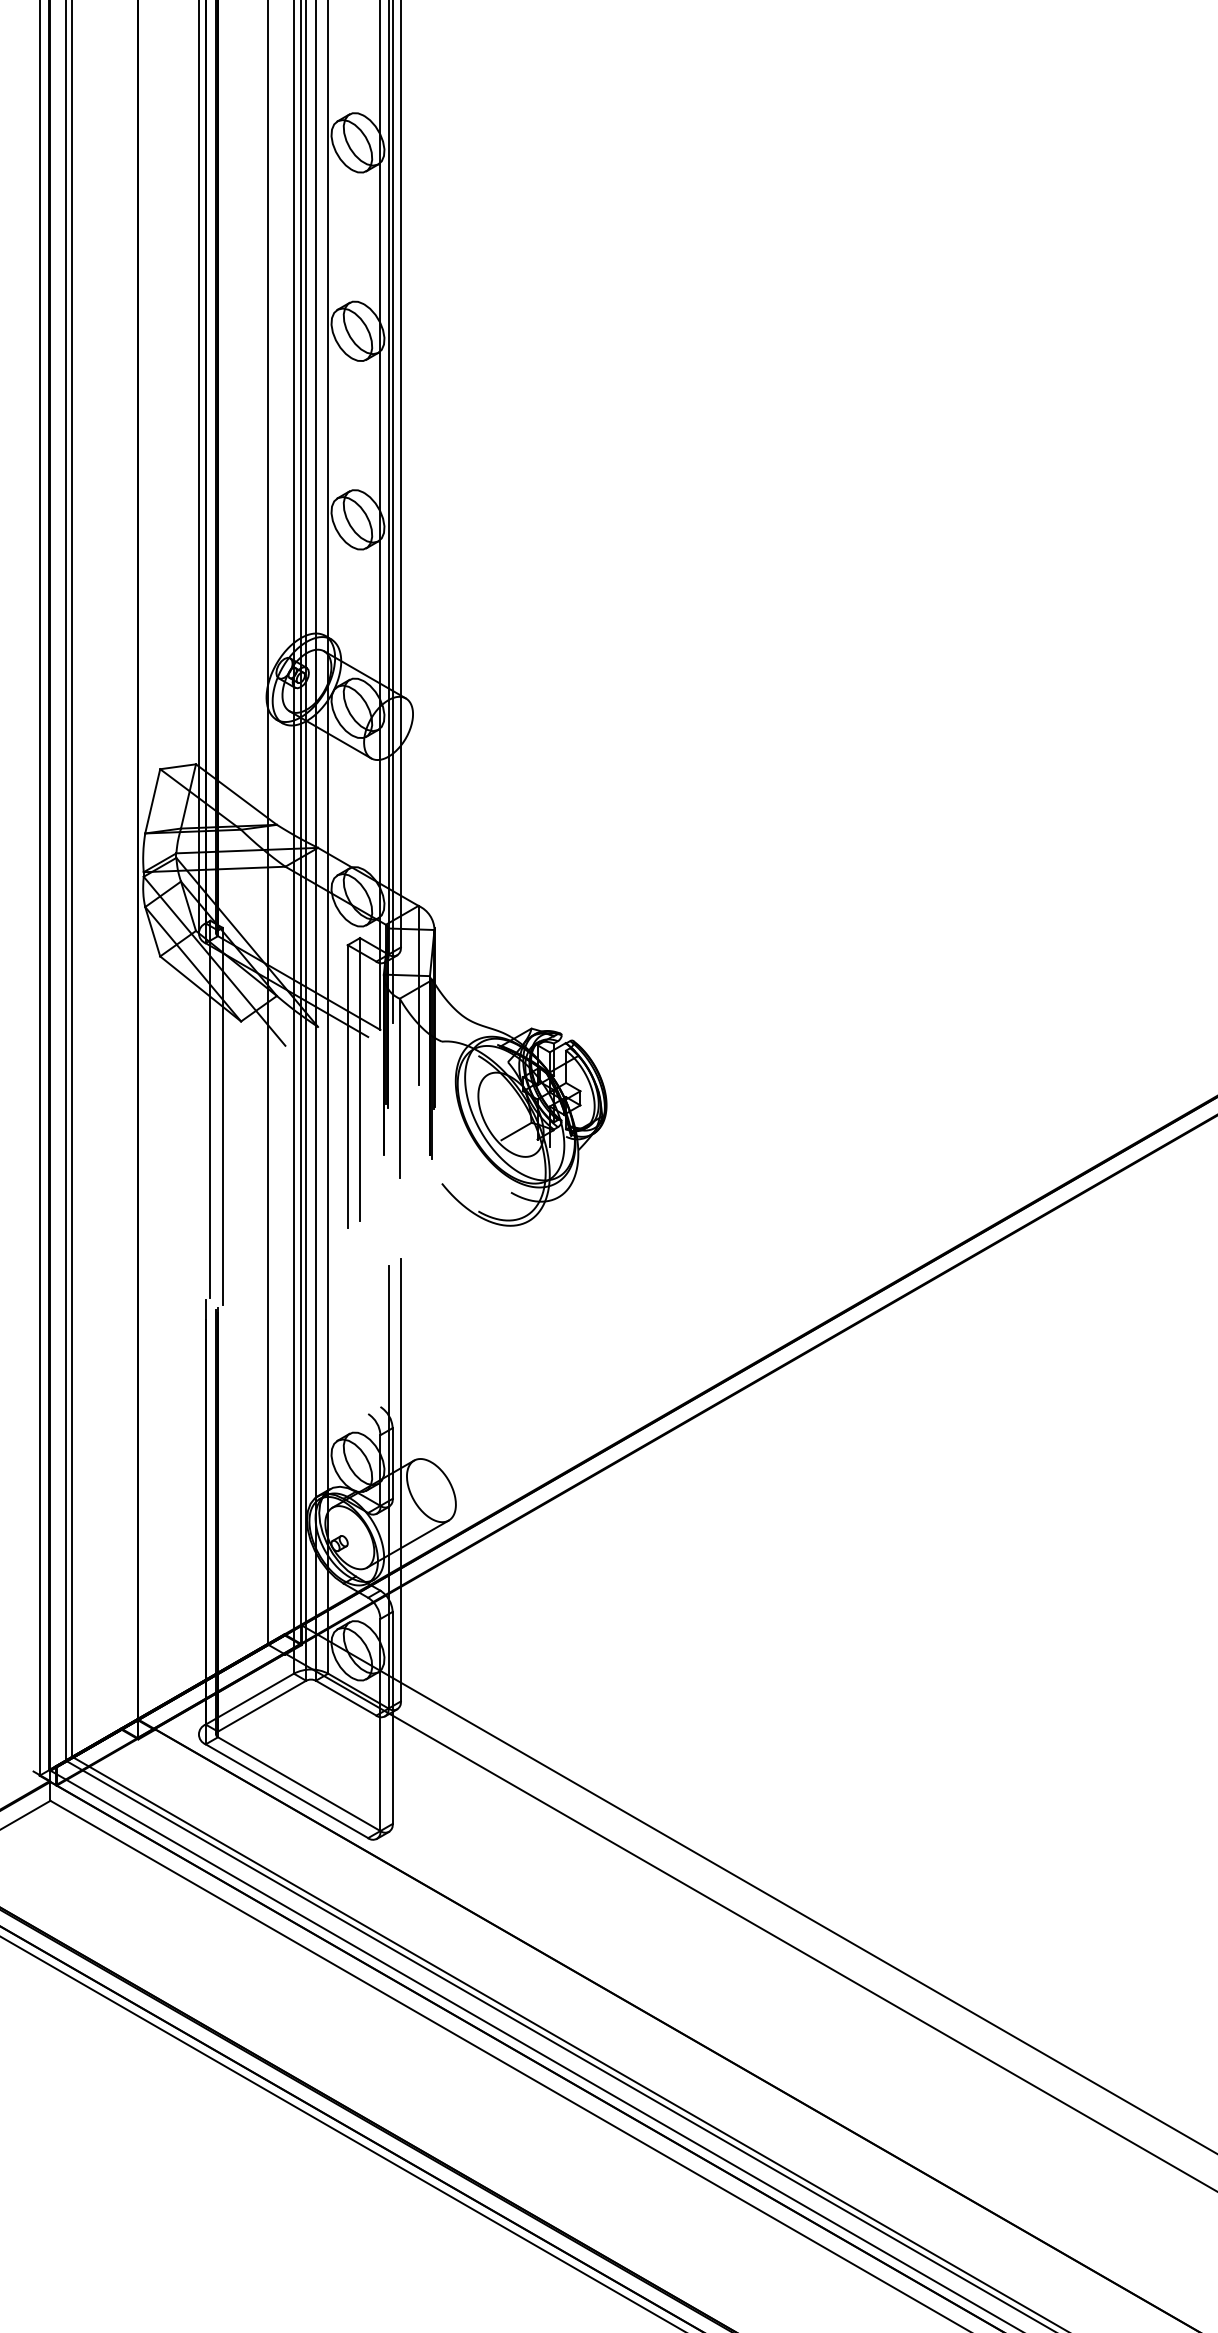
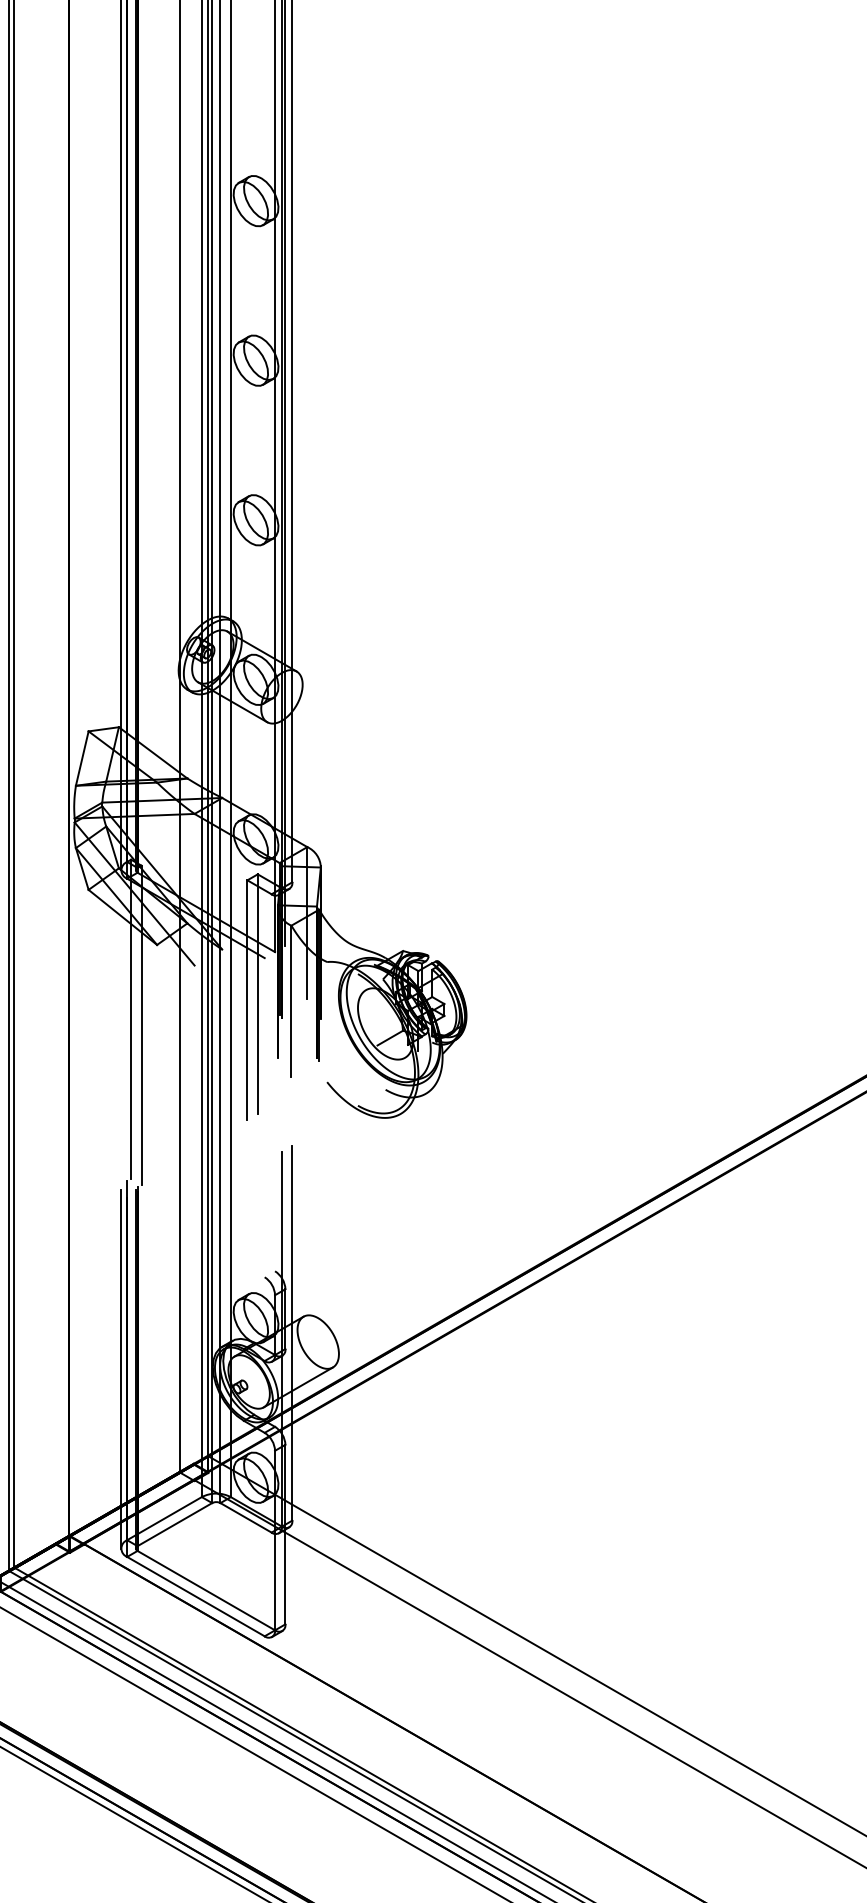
line: (198, 1522) -> (121, 1369), added

